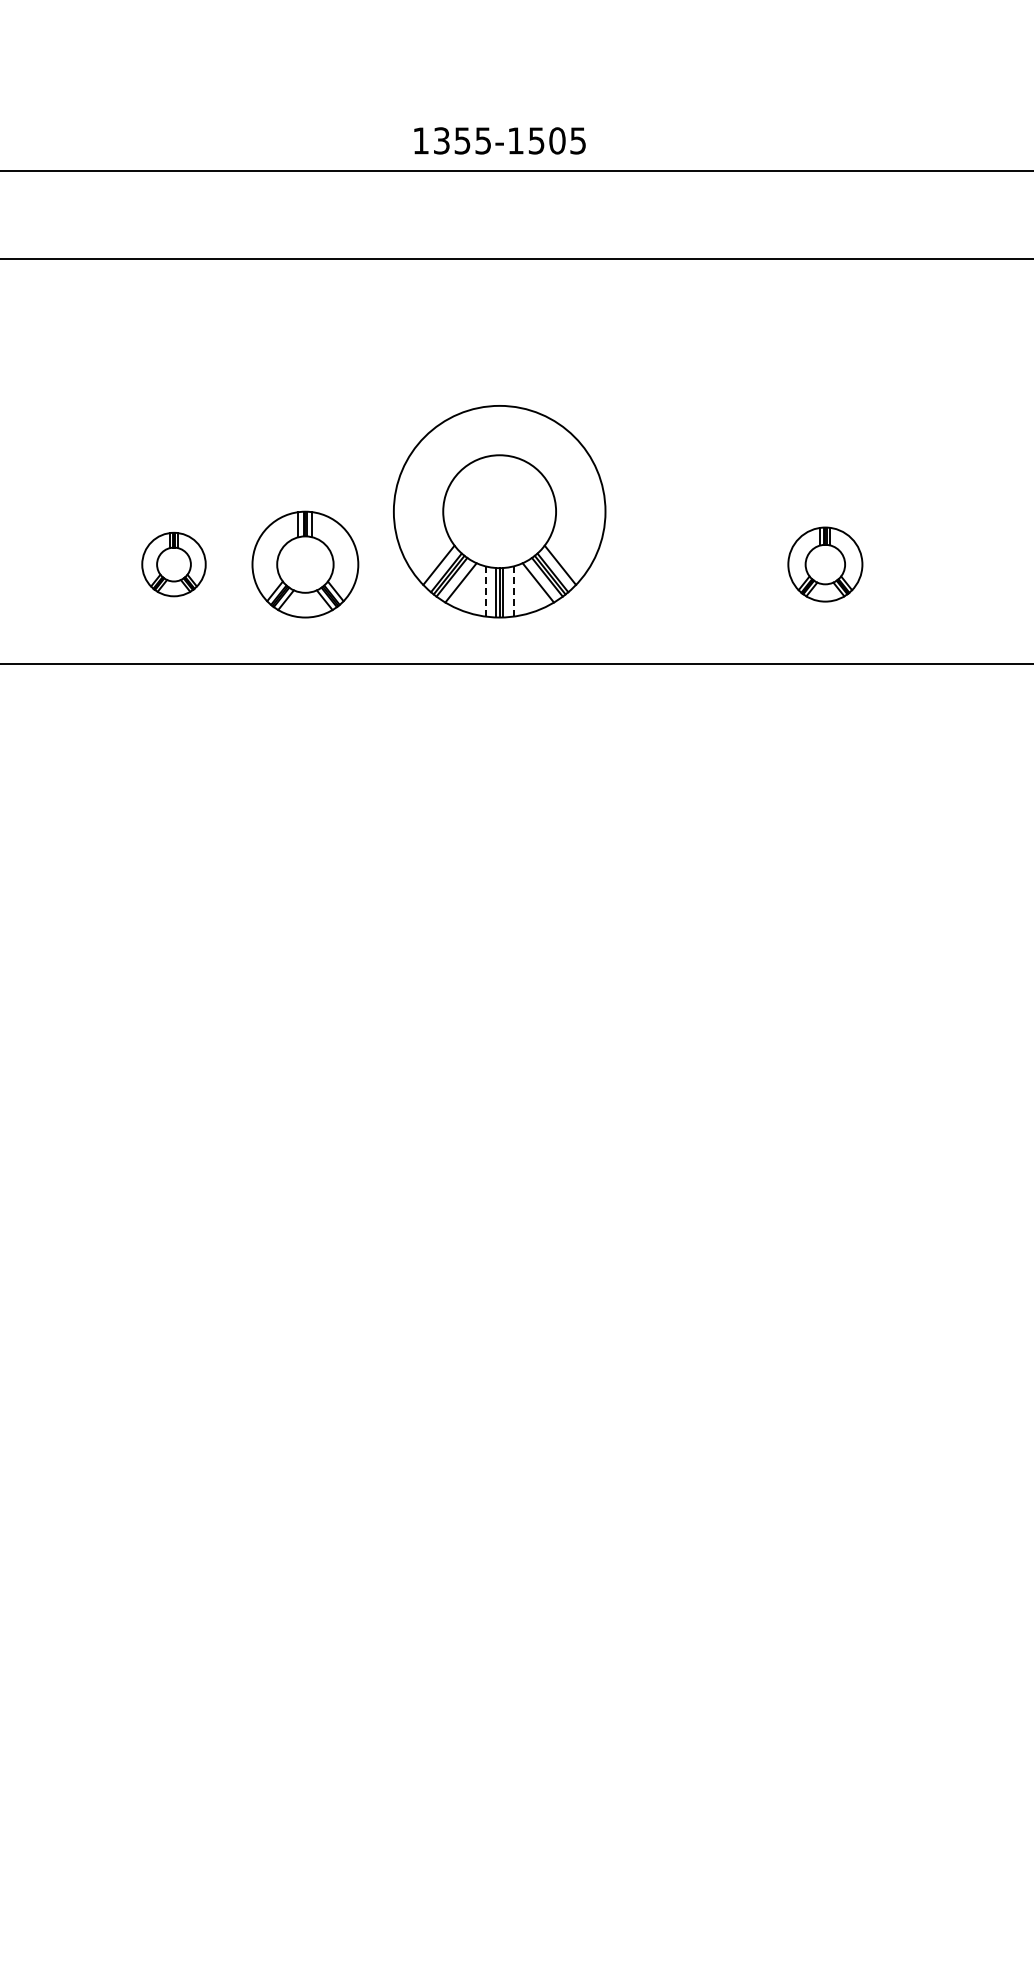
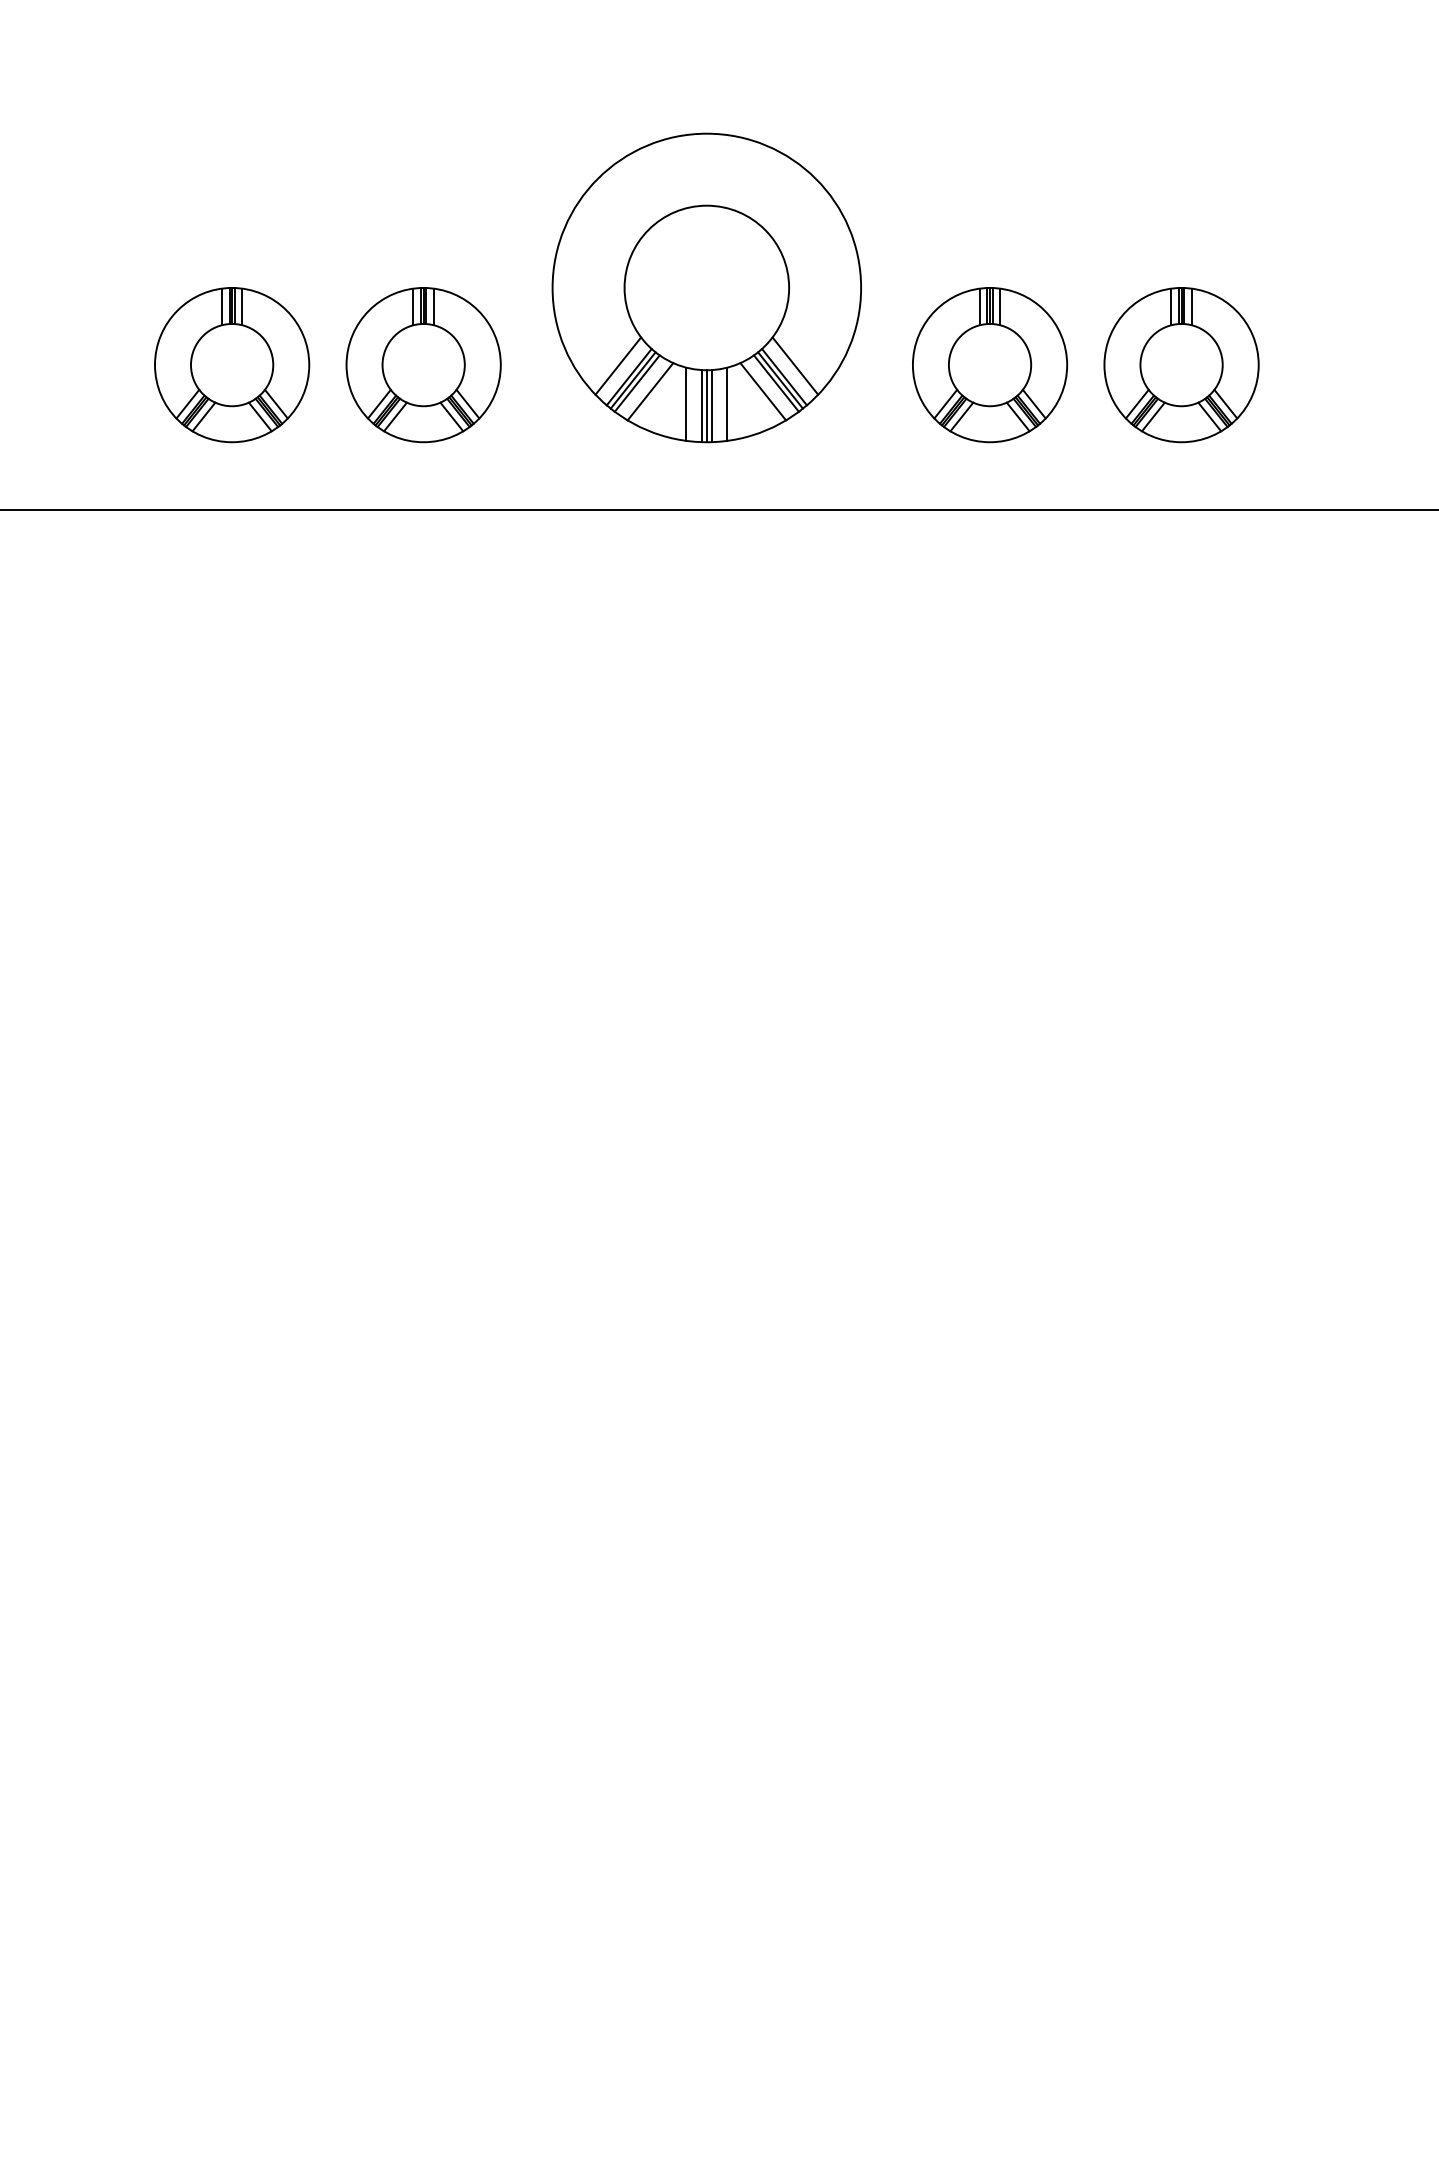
part: (173, 564) -> (231, 364), size x1.67
part: (693, 564) -> (989, 364), added
part: (825, 564) -> (1181, 364), size x1.43
line: (485, 590) -> (686, 402), dashed -> solid
line: (513, 590) -> (727, 402), dashed -> solid

